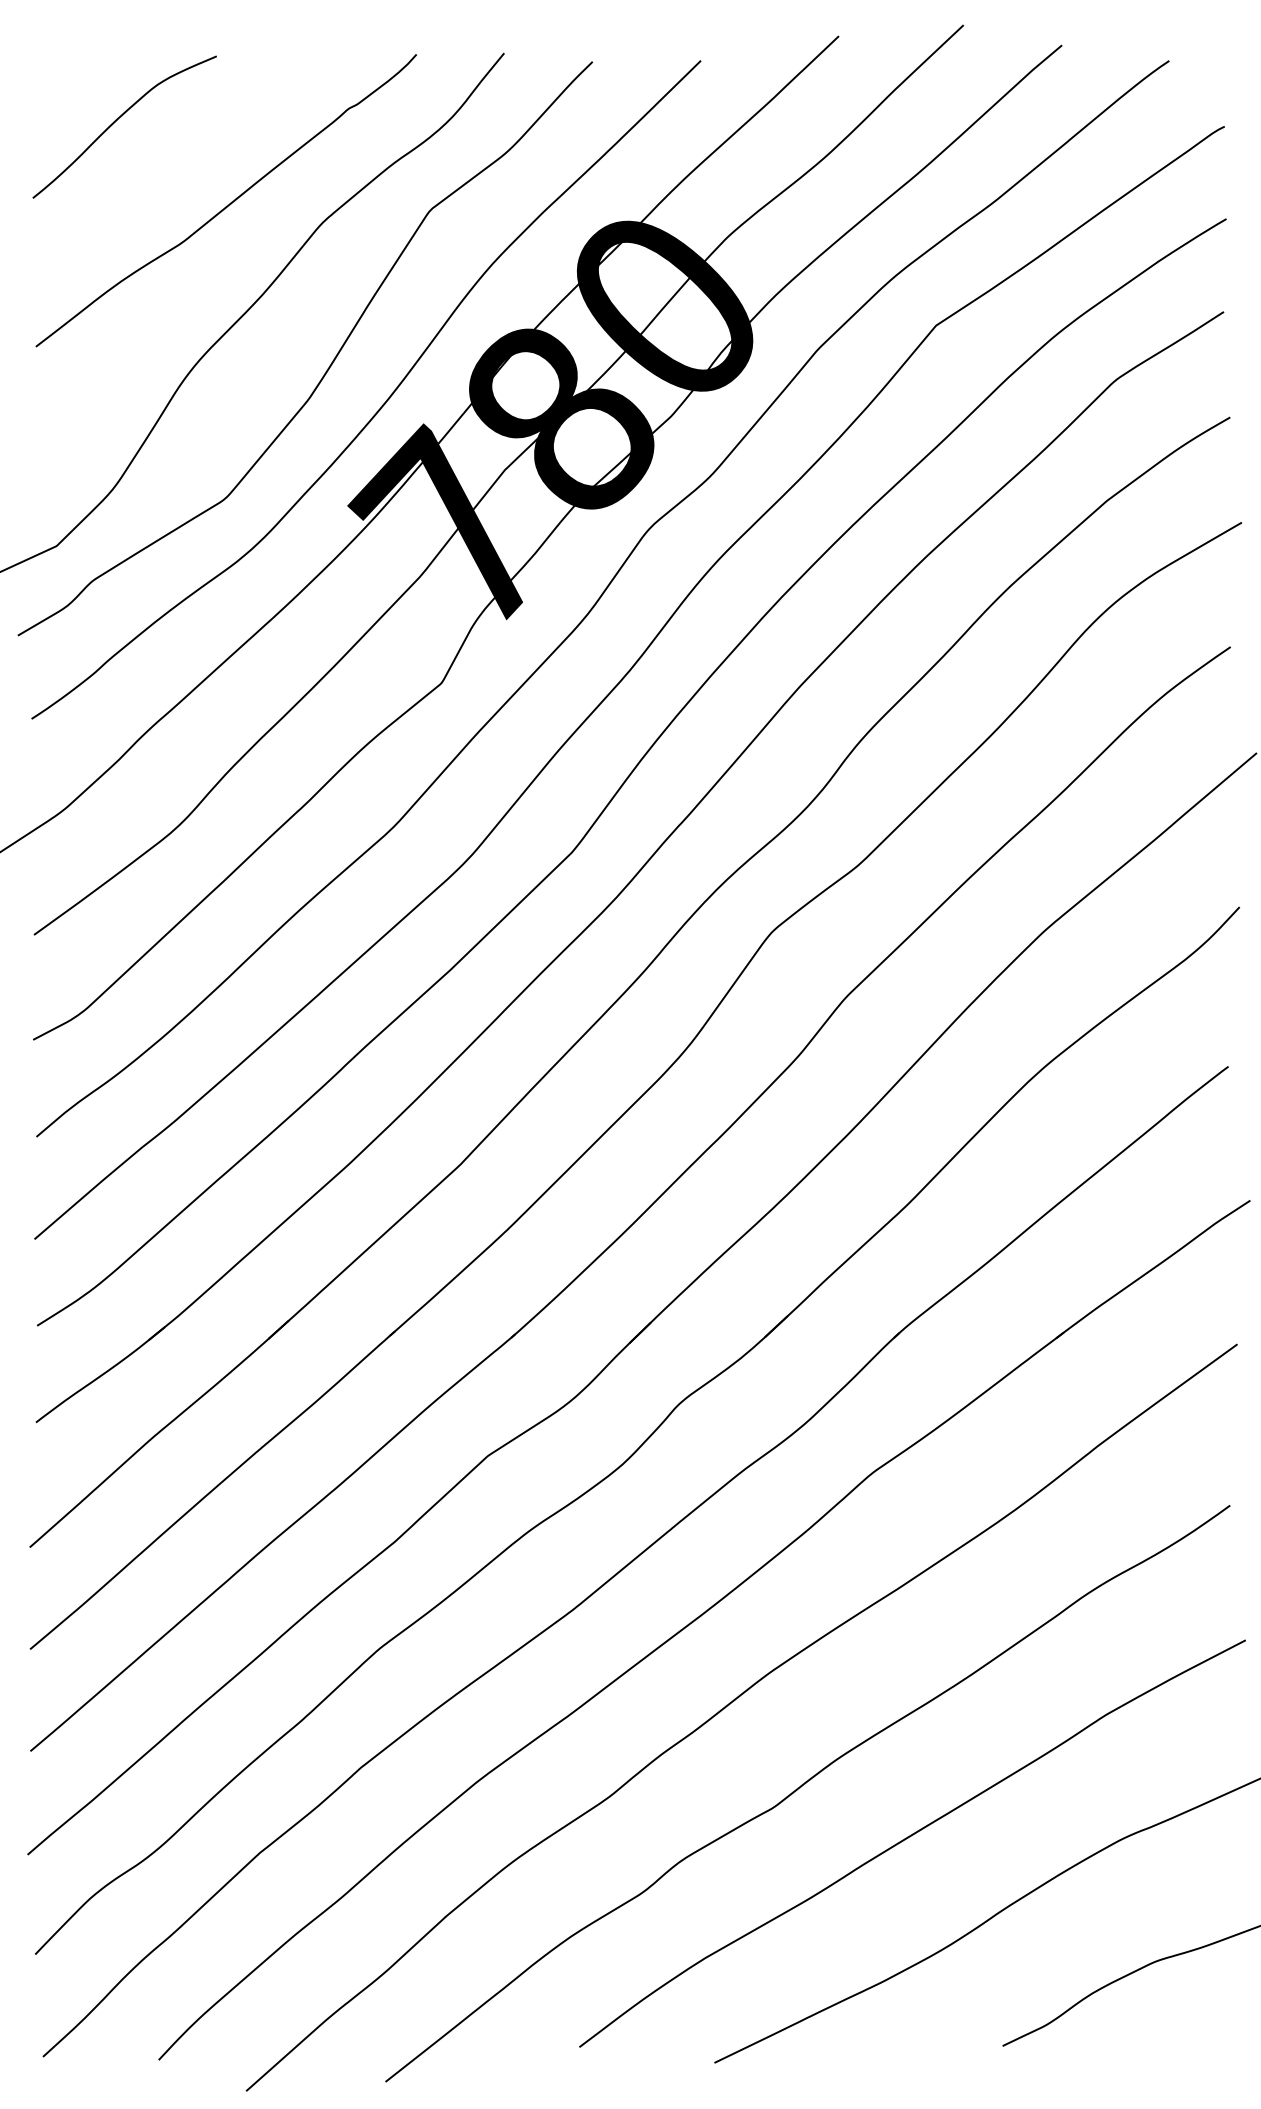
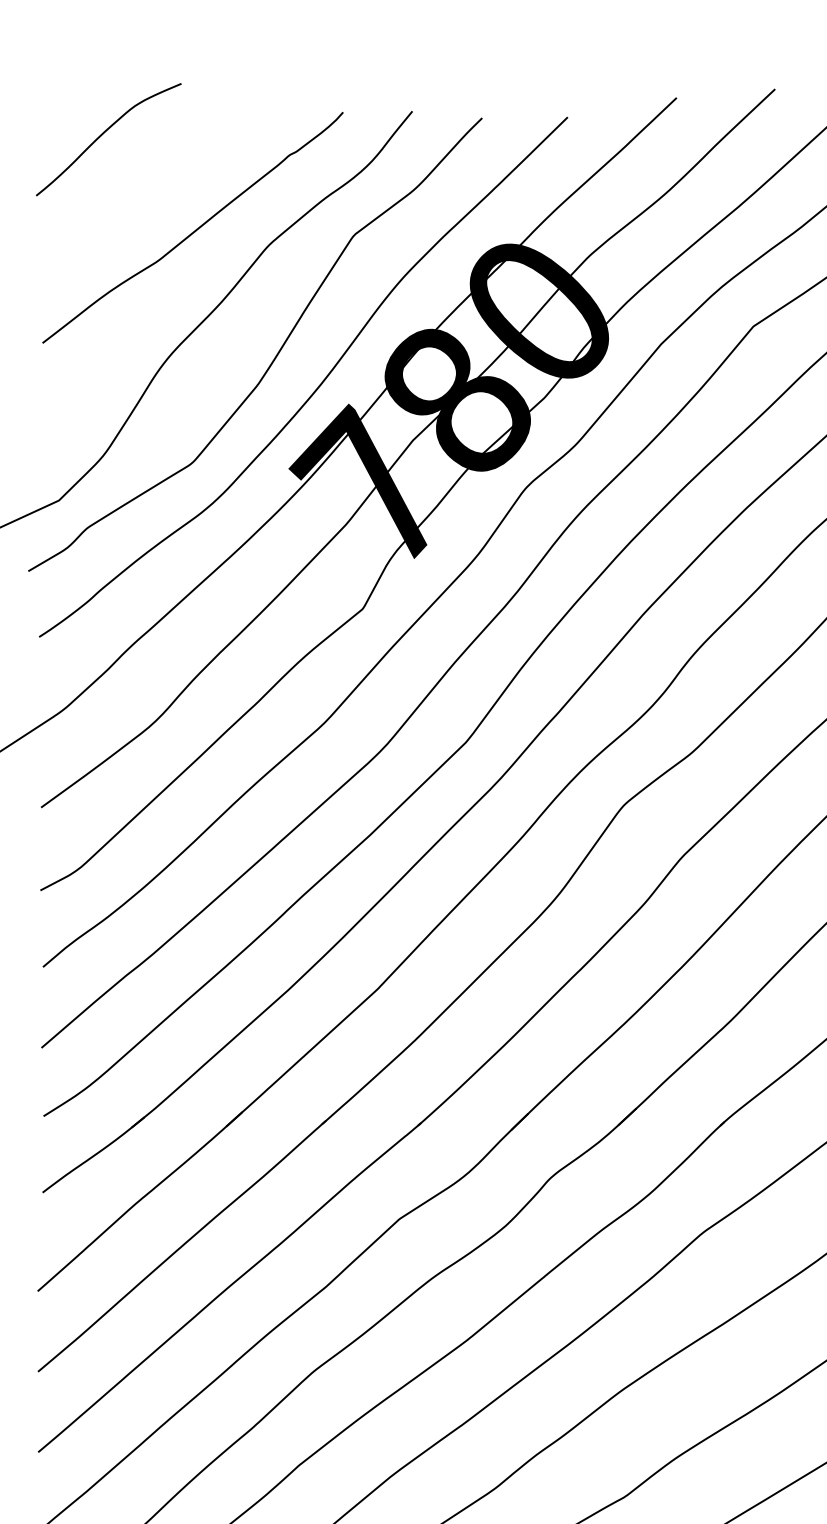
curve: (118, 119) -> (103, 133), moved

